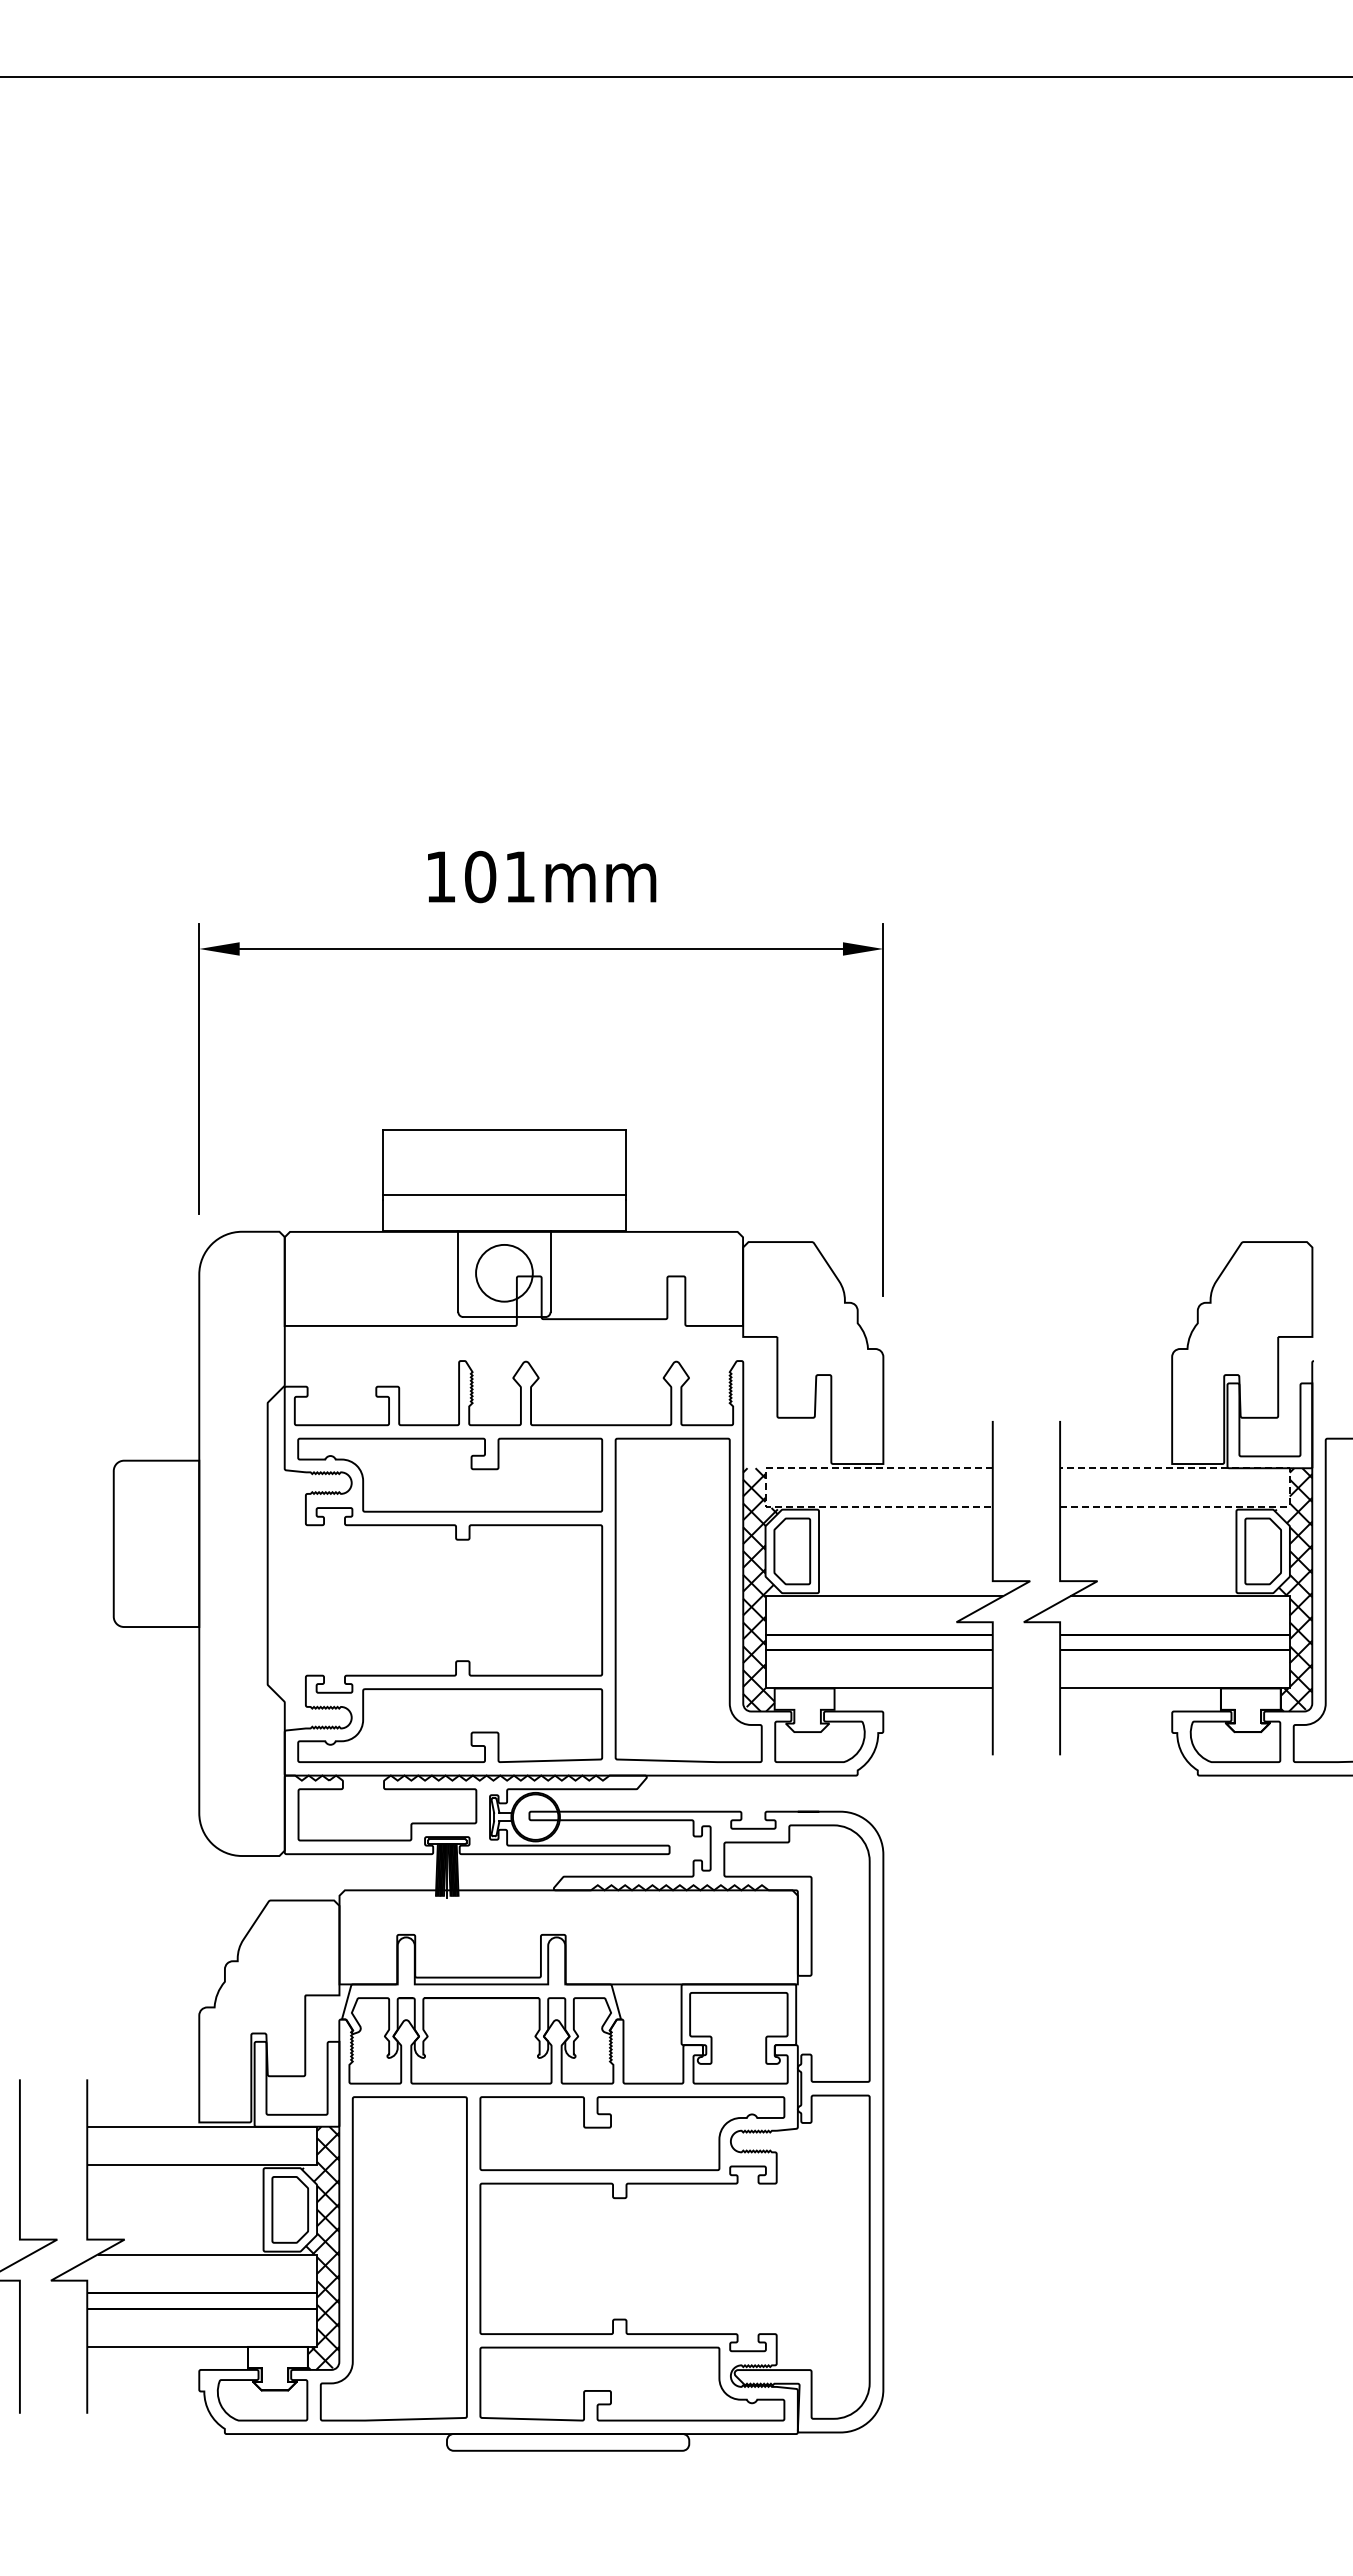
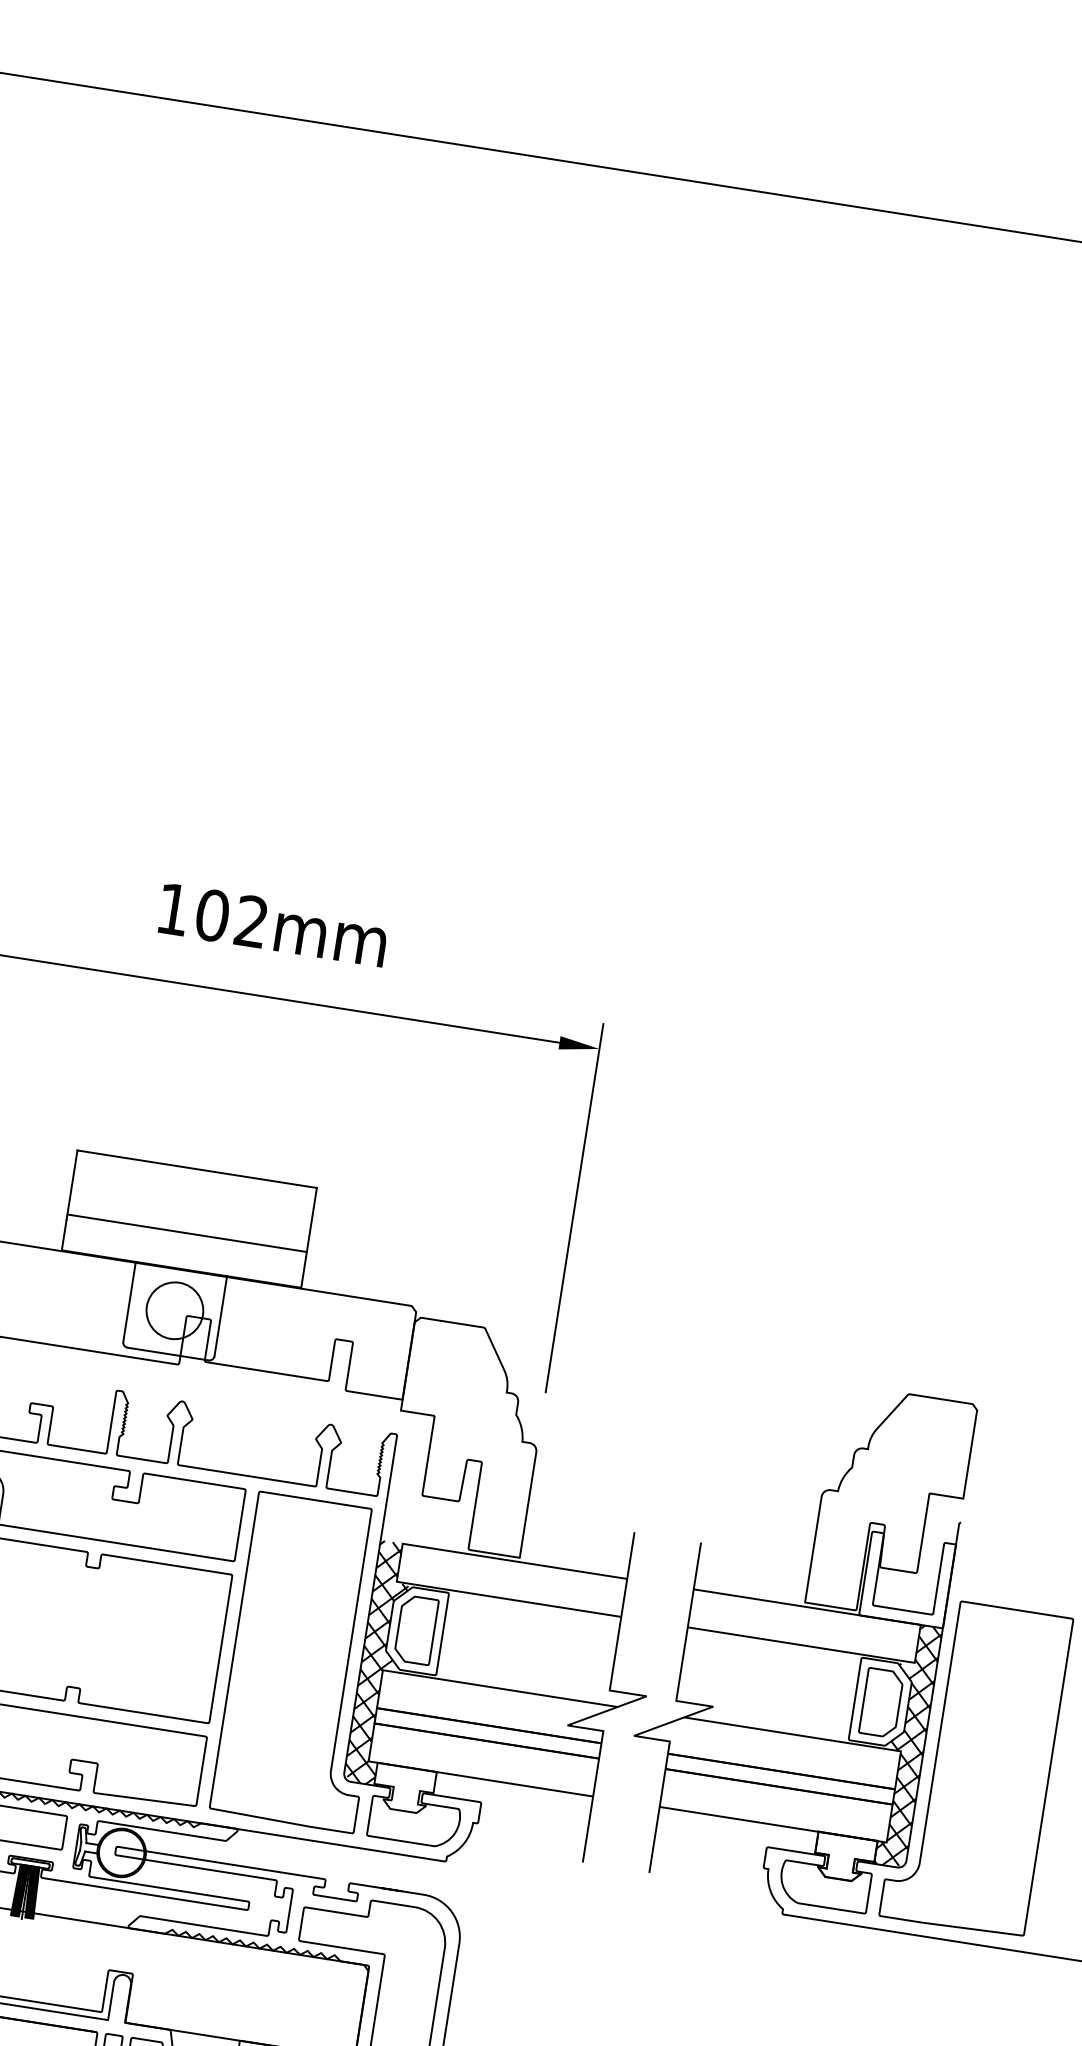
text: (519, 876) -> (251, 921), 101mm -> 102mm
line: (1289, 1486) -> (917, 1642), dashed -> solid
line: (765, 1487) -> (399, 1562), dashed -> solid

